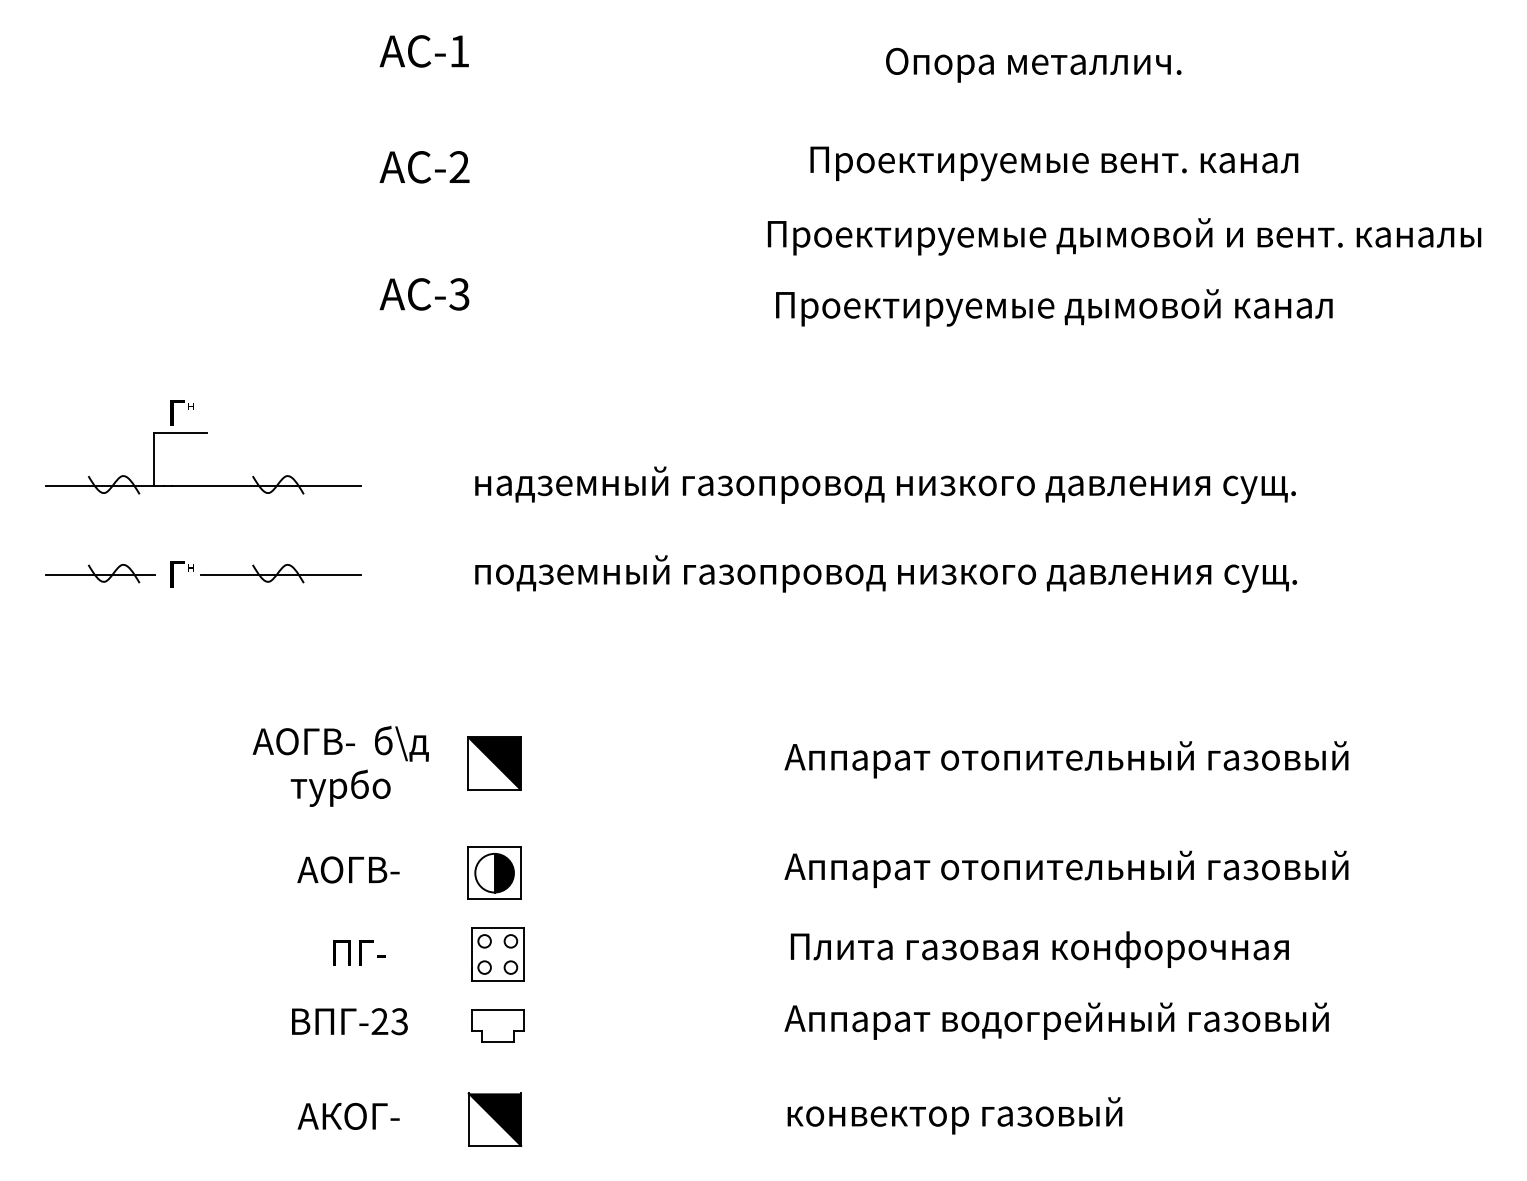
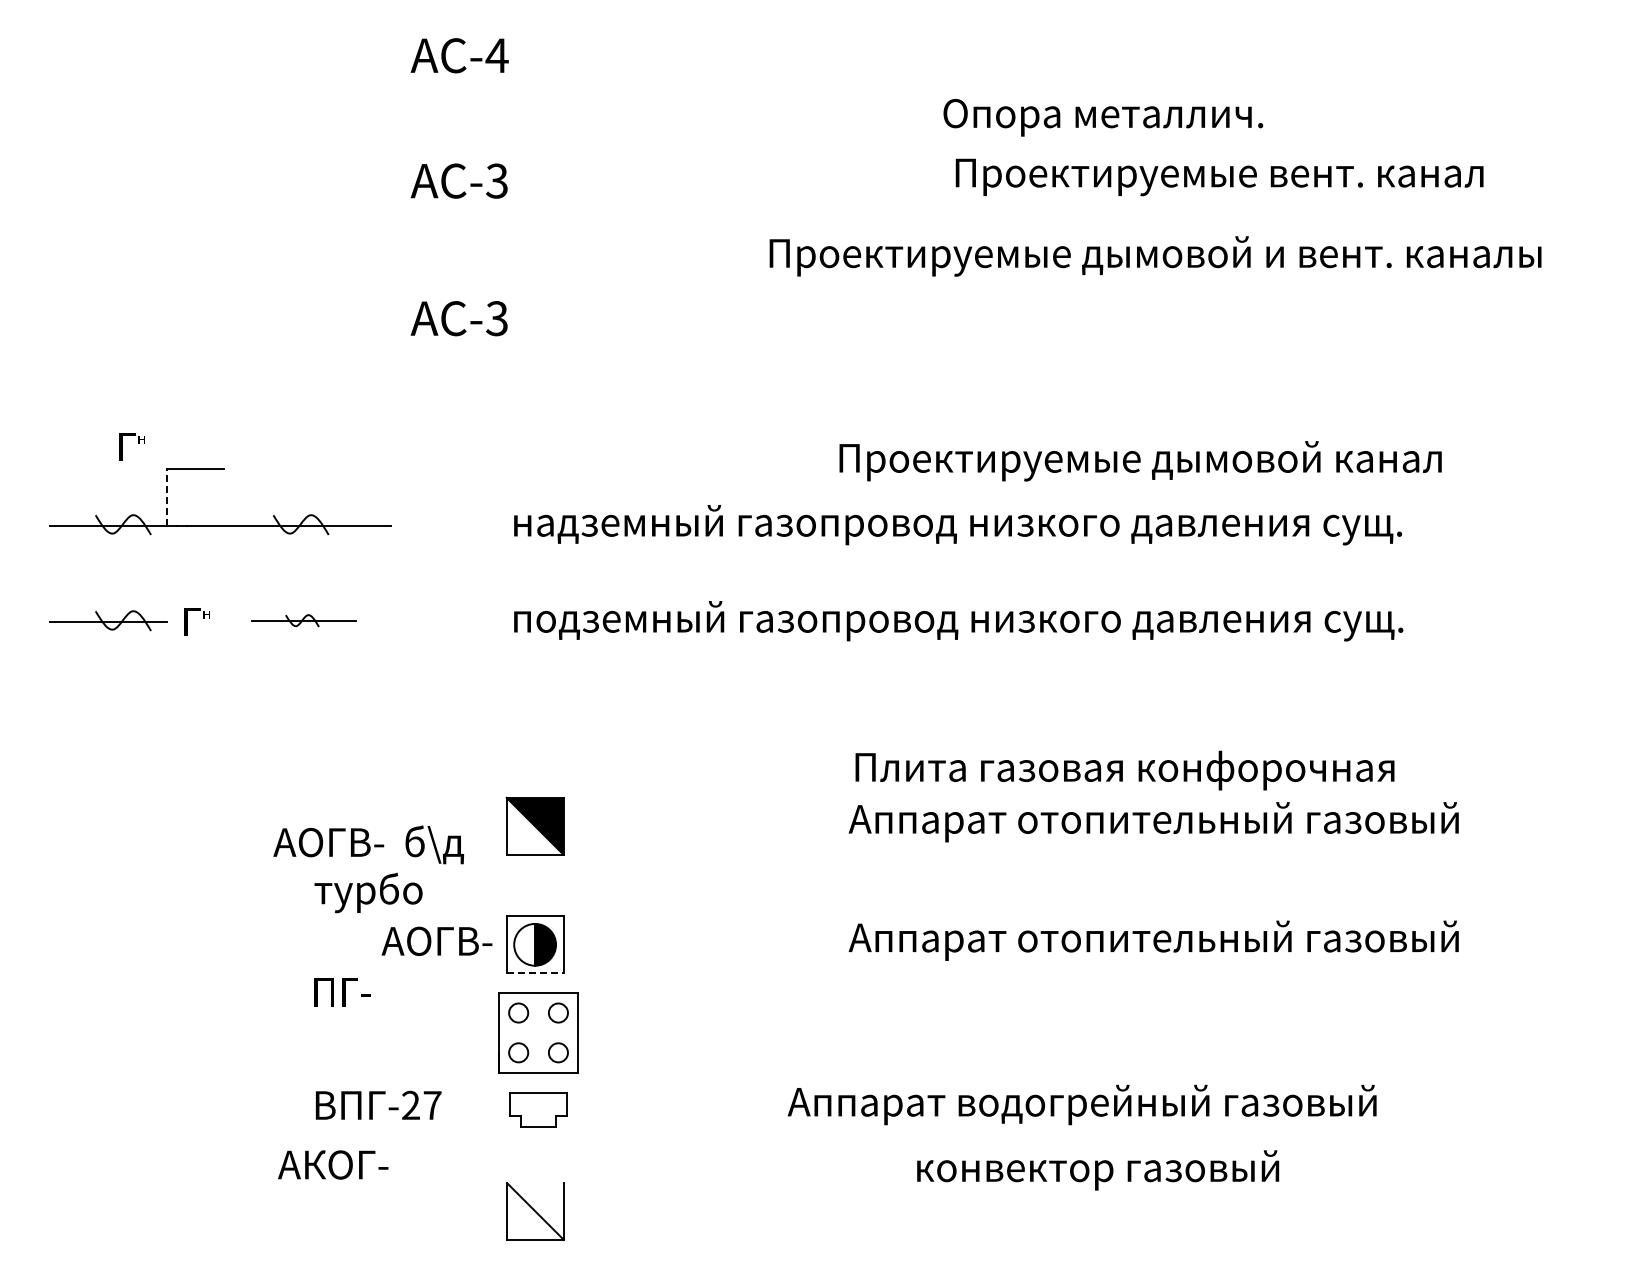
text: (458, 51) -> (496, 55), -1 -> -4
text: (1033, 65) -> (1103, 117), moved
text: (1054, 163) -> (1219, 177), moved
text: (458, 166) -> (496, 180), -2 -> -3
text: (1124, 236) -> (1155, 256), moved
text: (1054, 308) -> (1140, 461), moved
text: (181, 412) -> (131, 446), moved
line: (153, 458) -> (166, 496), solid -> dashed
part: (281, 573) -> (304, 620), size x0.6
text: (340, 766) -> (368, 869), moved
text: (348, 869) -> (436, 940), moved
line: (494, 899) -> (535, 973), solid -> dashed
text: (1039, 949) -> (1124, 770), moved
text: (359, 953) -> (342, 992), moved
part: (497, 954) -> (538, 1032), size x1.4
text: (1056, 1020) -> (1081, 1104), moved
text: (399, 1021) -> (432, 1105), -23 -> -27
text: (348, 1115) -> (333, 1164), moved
text: (955, 1115) -> (1098, 1170), moved
fill: (494, 1119) -> (535, 1211), removed

